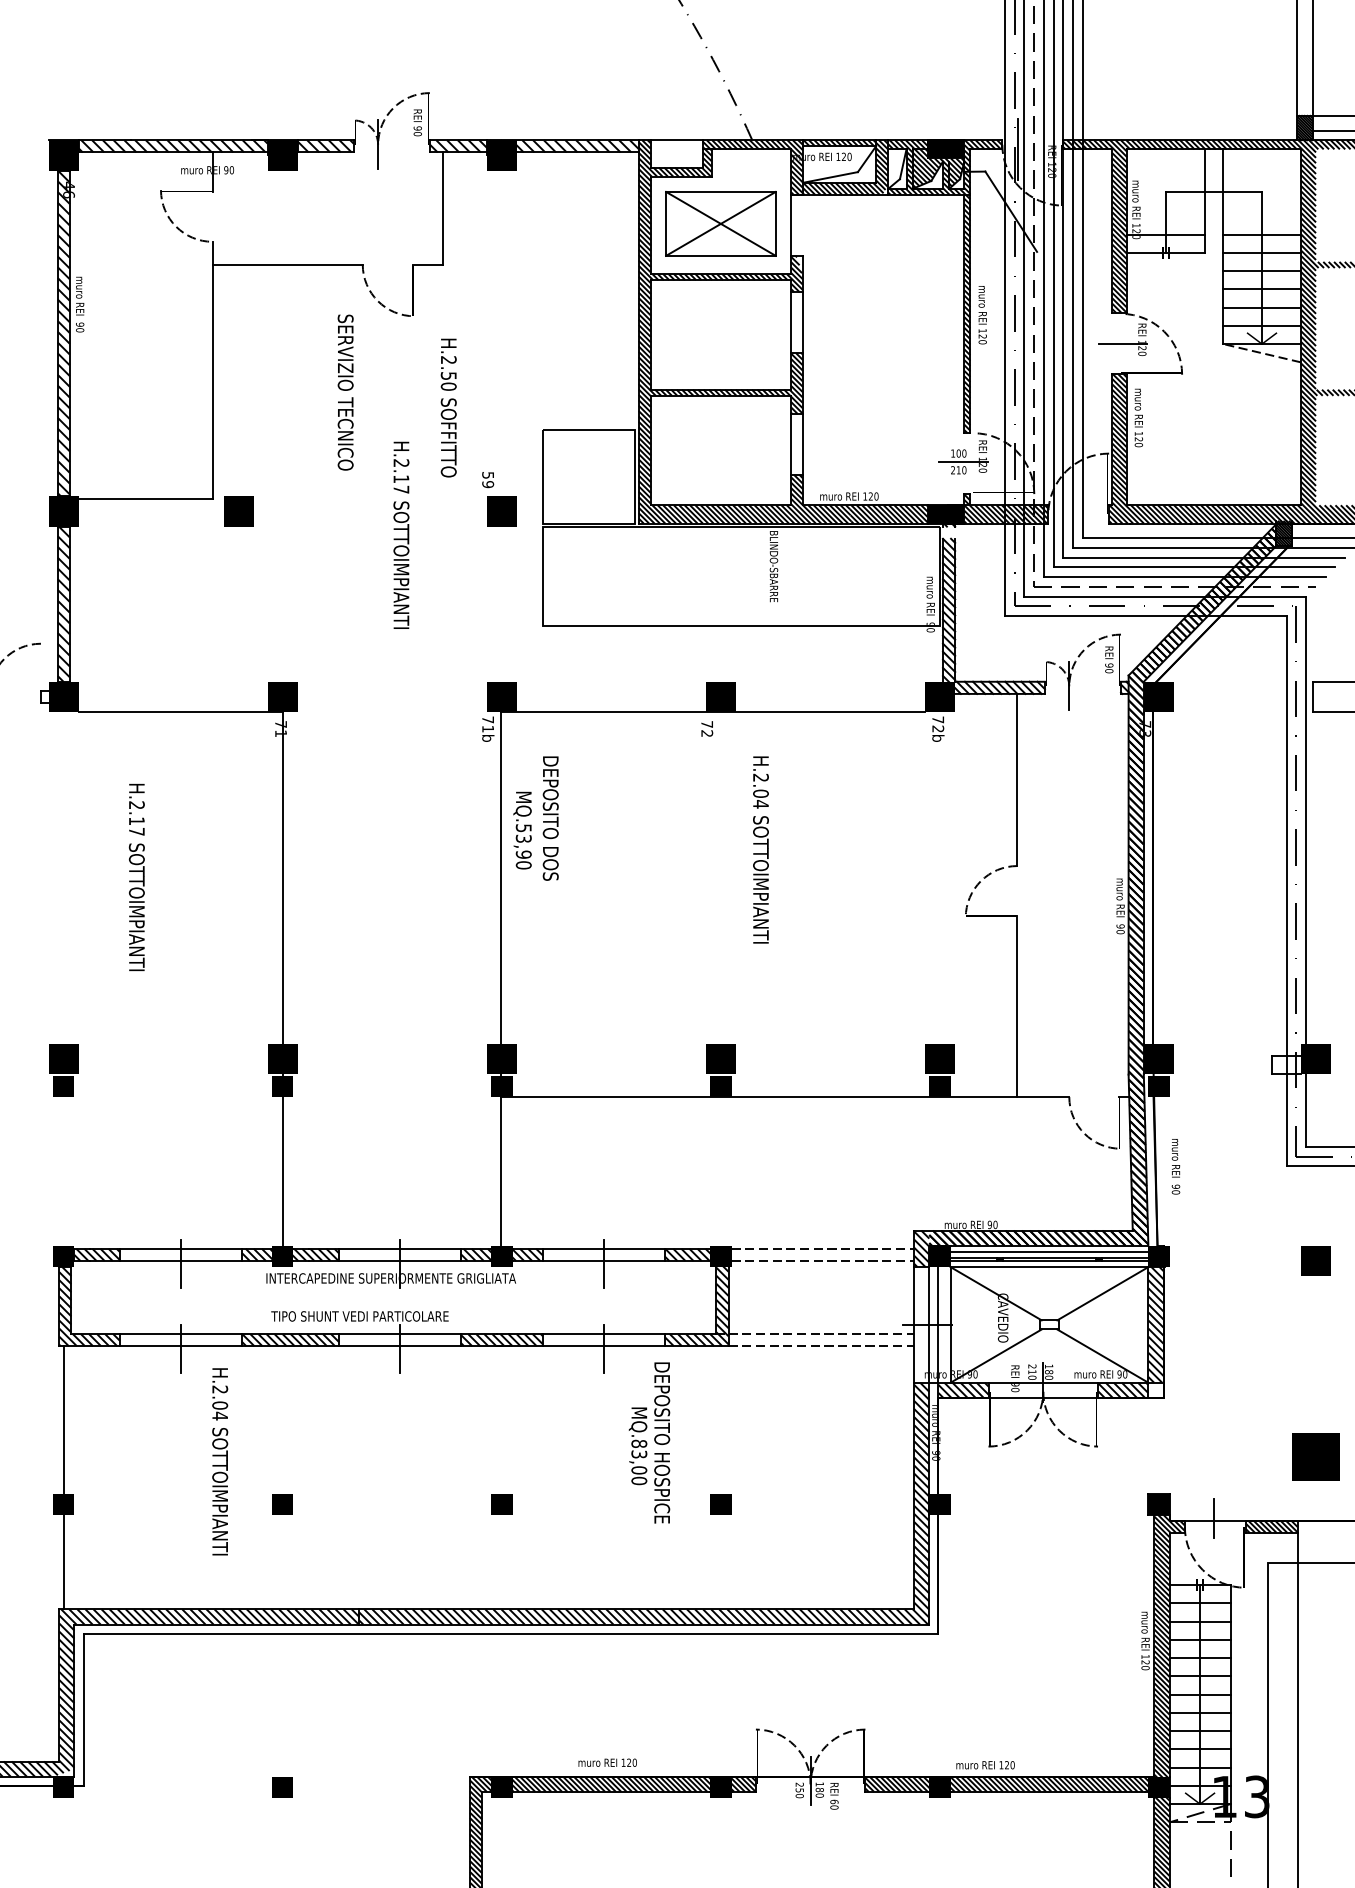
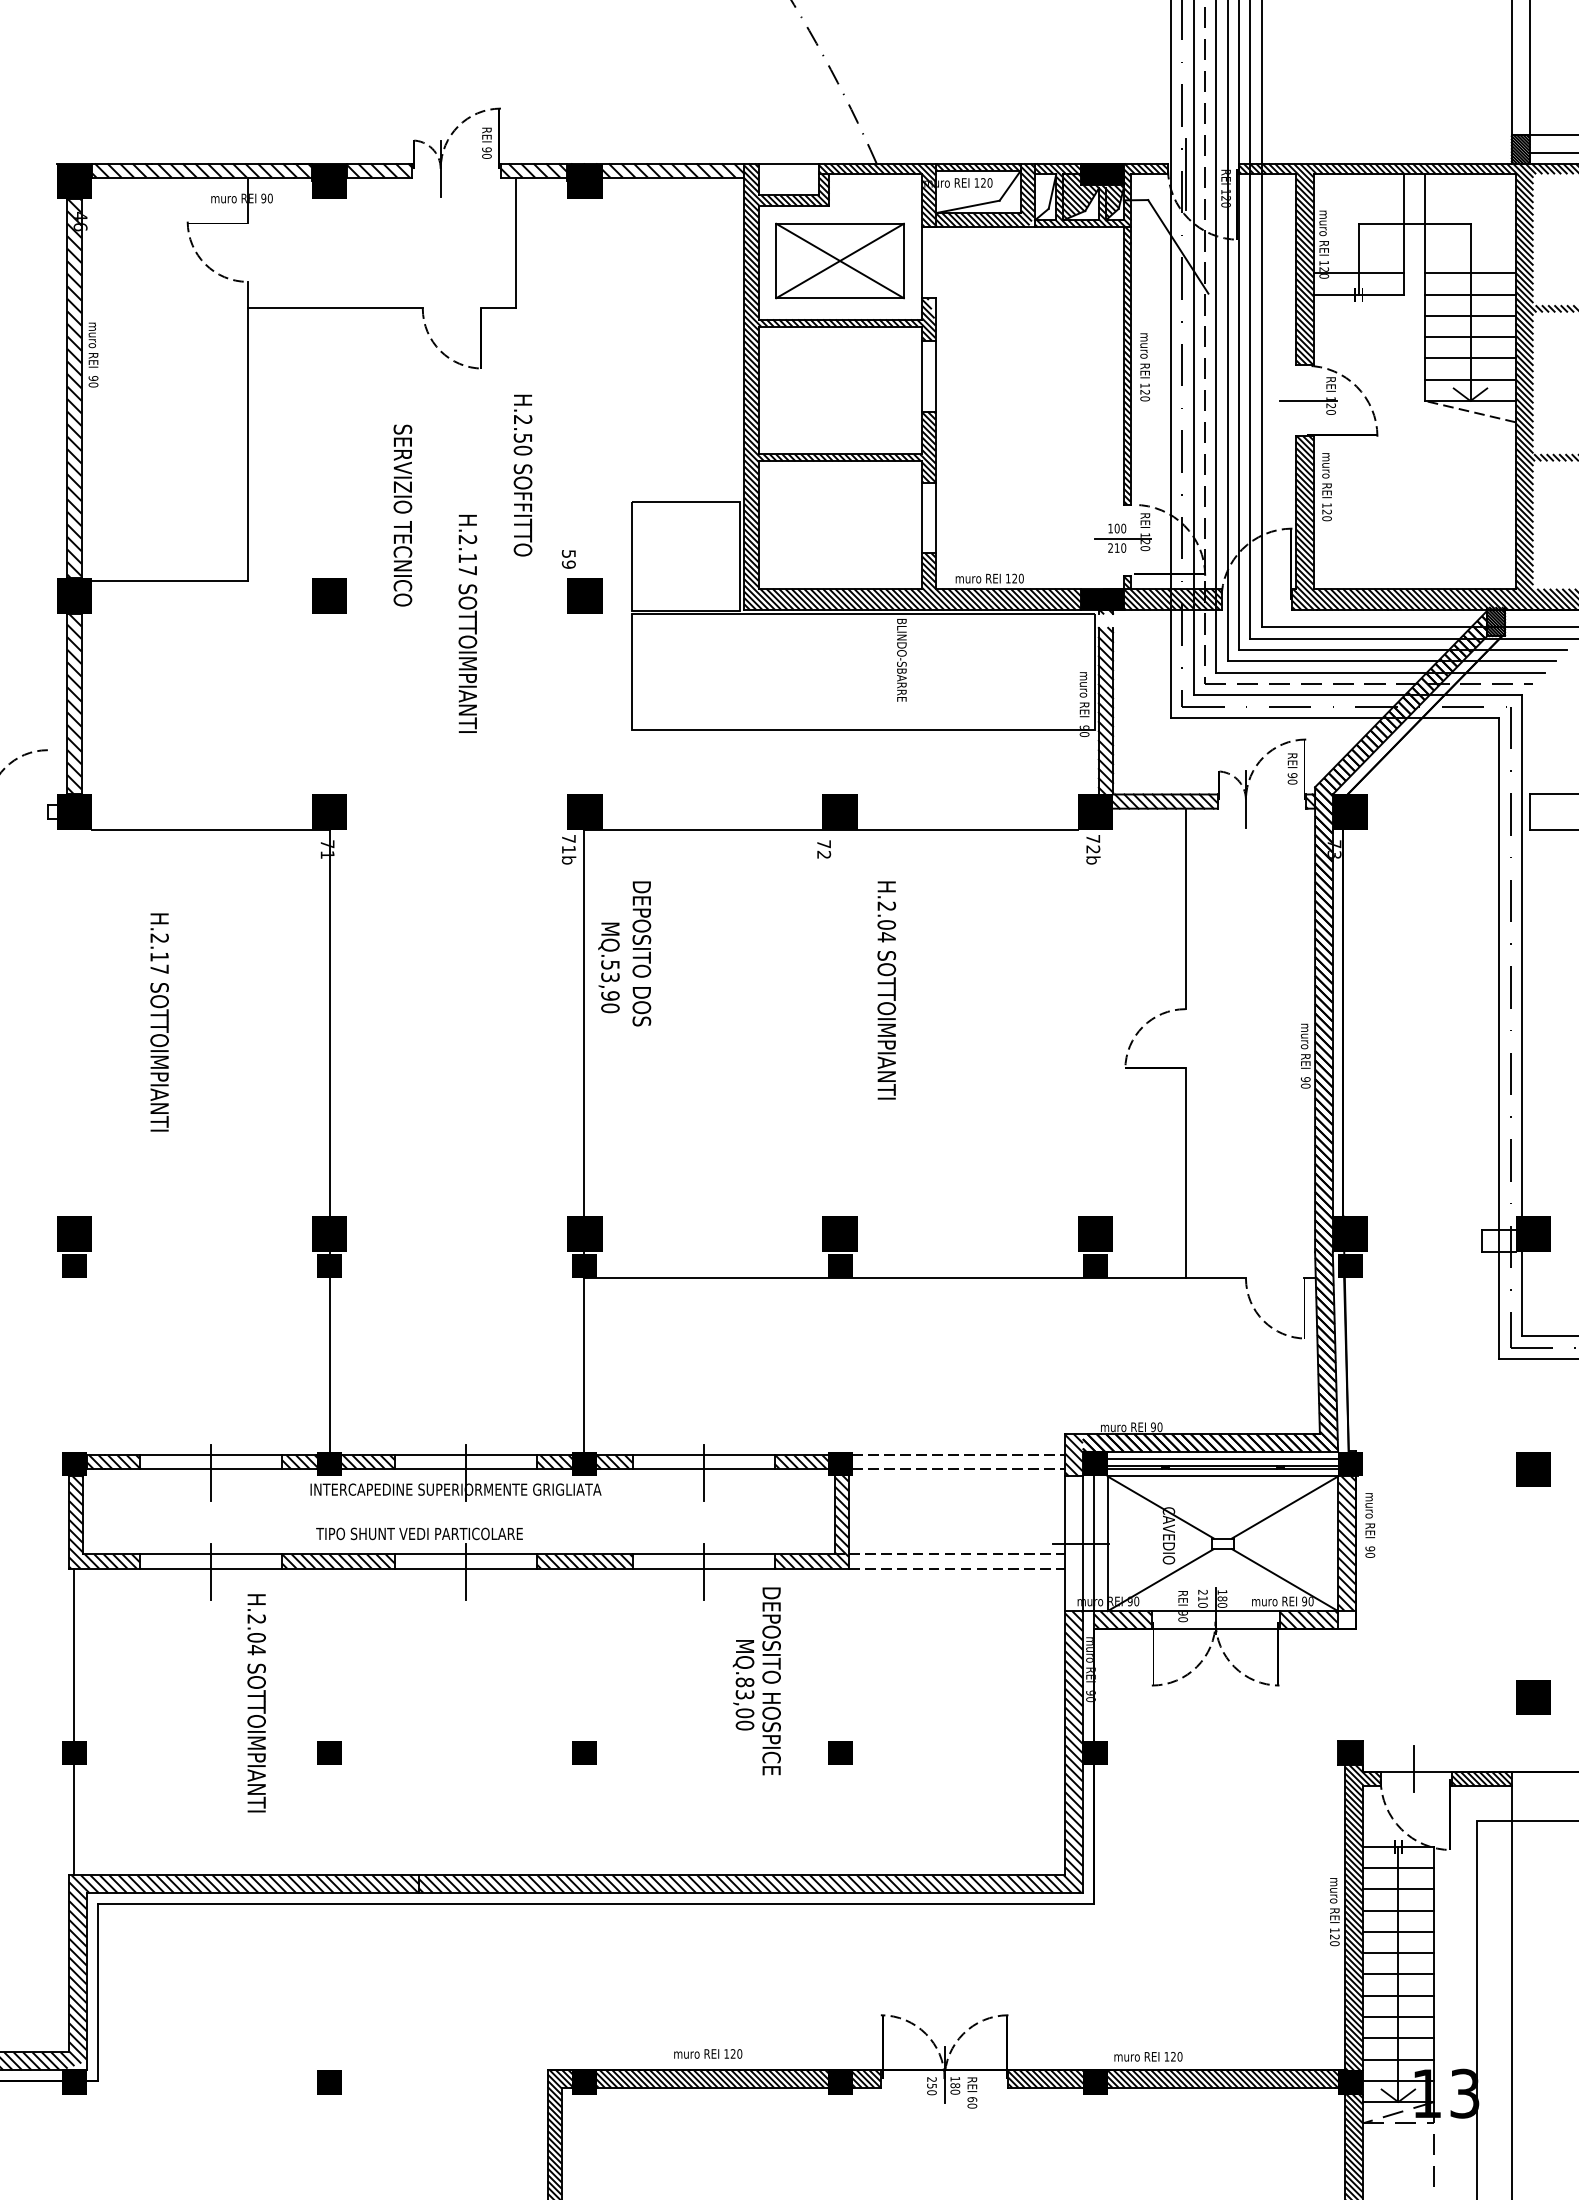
text: (345, 392) -> (402, 515), moved
part: (238, 510) -> (329, 595), moved
text: (1176, 1166) -> (1370, 1525), moved
part: (1316, 1456) -> (1533, 1697), size x0.62

